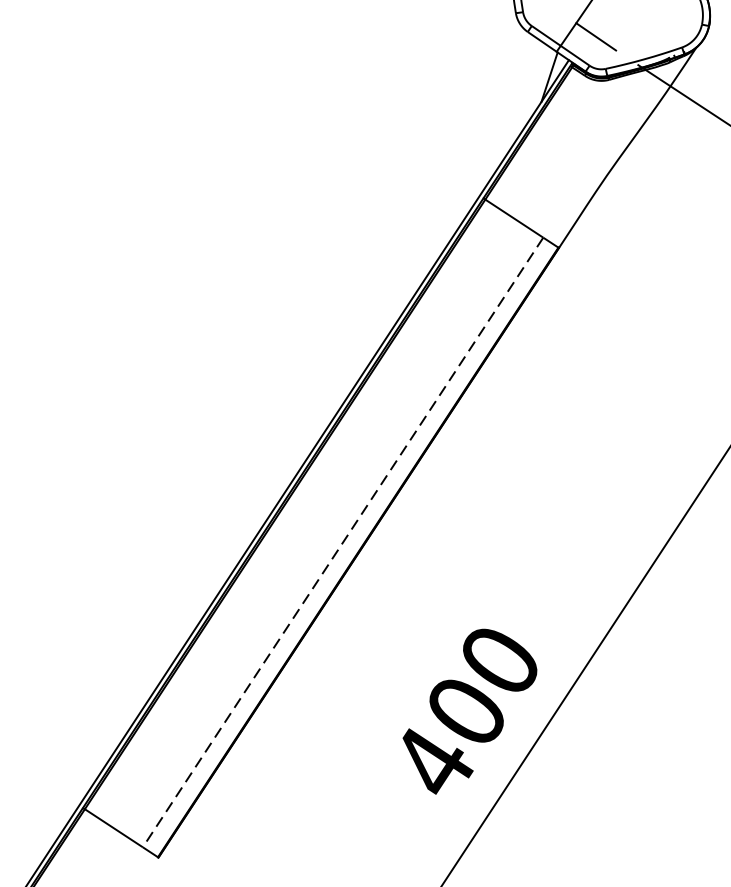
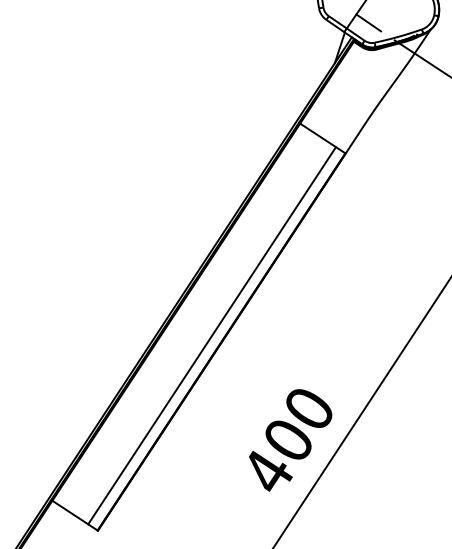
line: (343, 542) -> (212, 335), dashed -> solid

